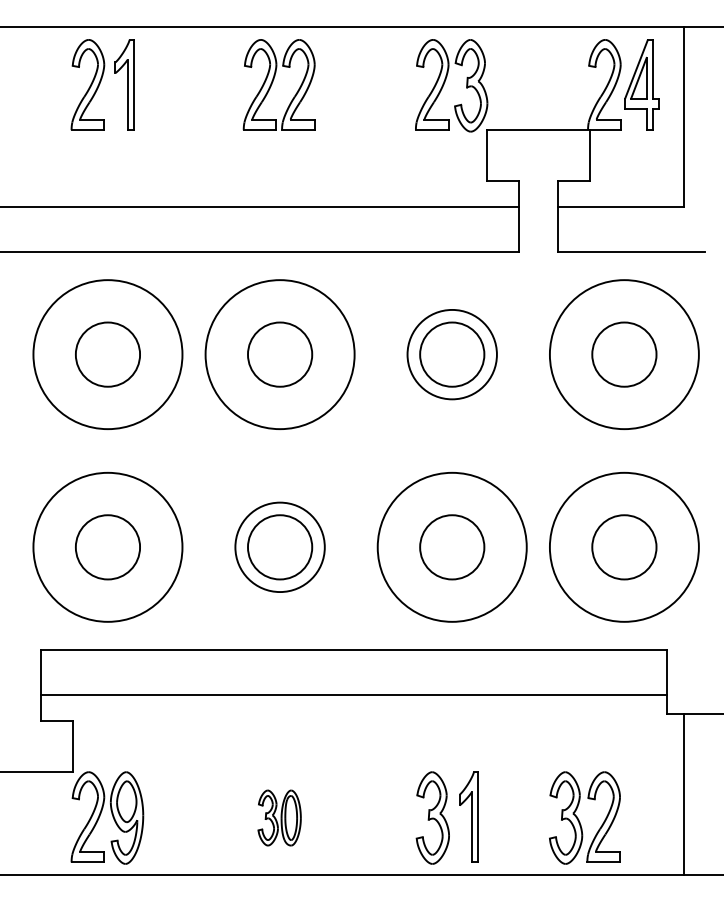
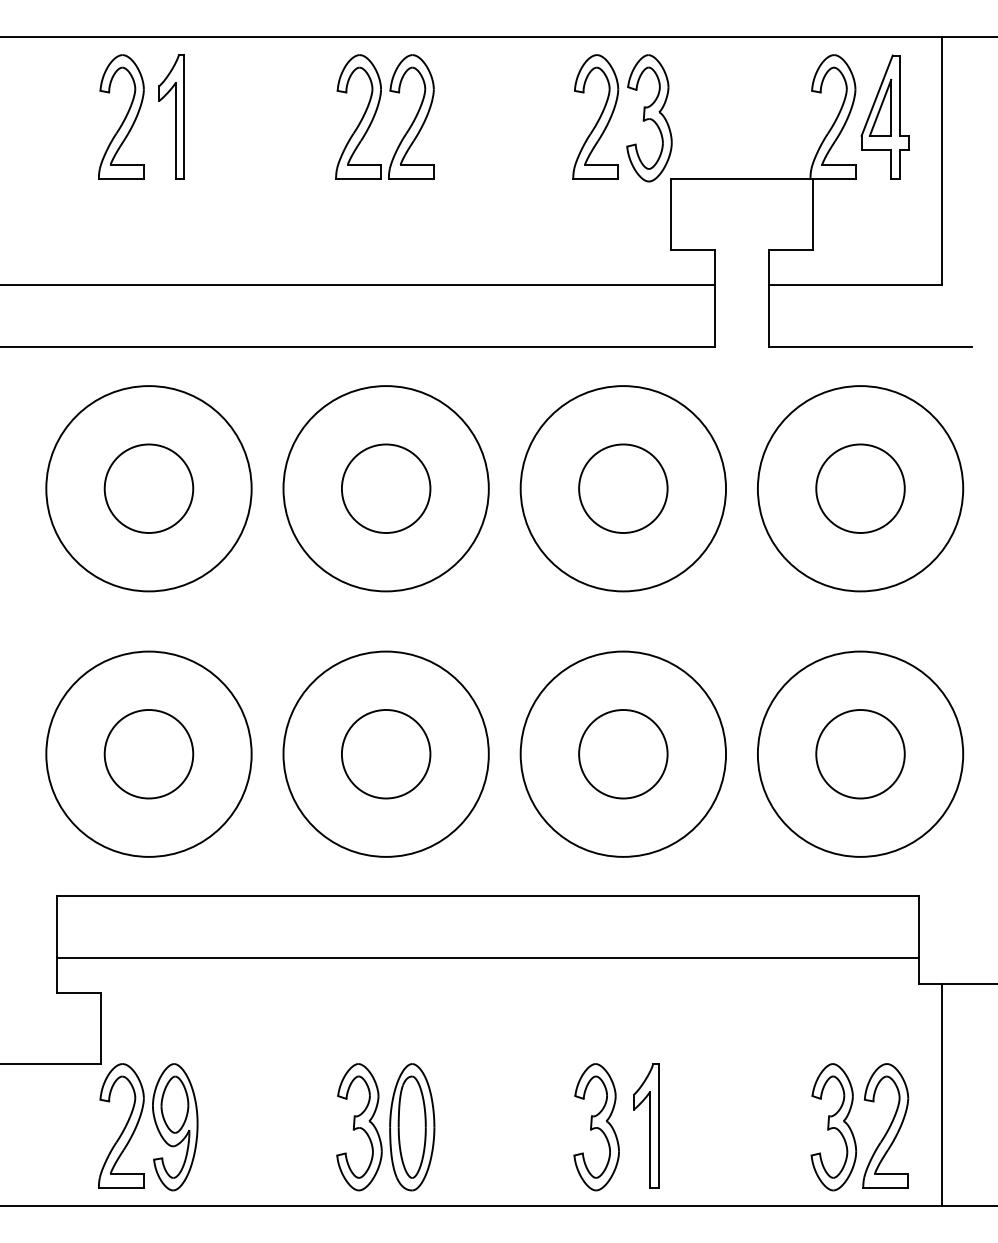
circle: (451, 354) -> (622, 488), size x1.67
circle: (279, 546) -> (385, 753), size x1.67
part: (279, 817) -> (385, 1126), size x1.67
part: (584, 817) -> (859, 1126), moved

